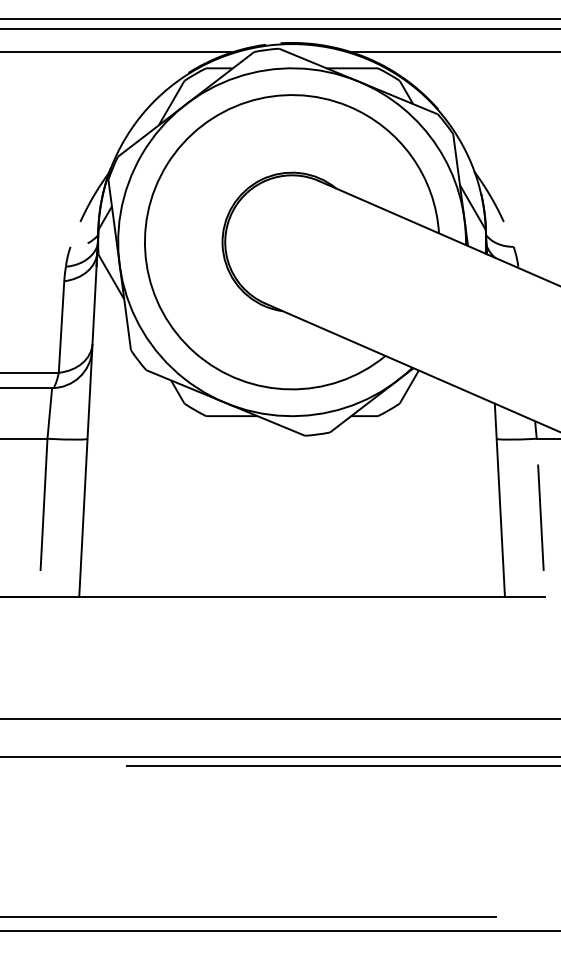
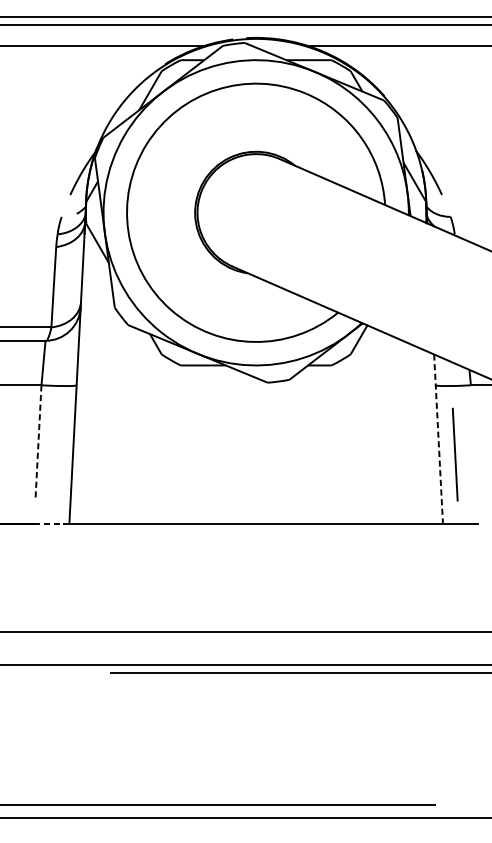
line: (499, 500) -> (438, 439), solid -> dashed
line: (44, 504) -> (38, 443), solid -> dashed
line: (540, 517) -> (454, 454), moved
line: (58, 596) -> (51, 523), solid -> dashed

